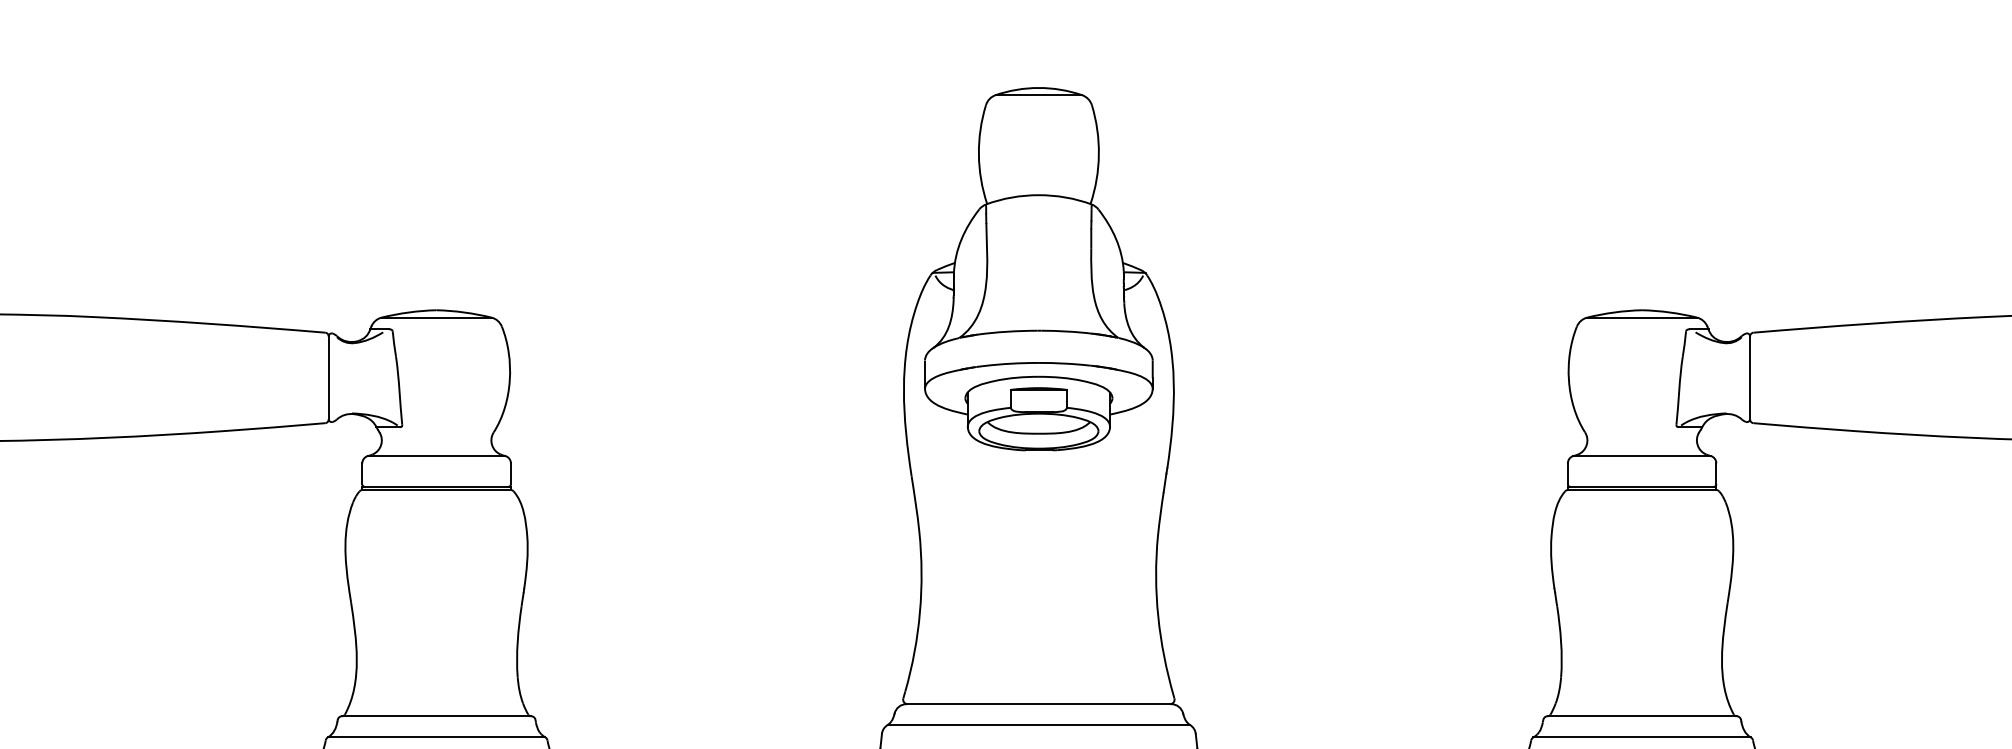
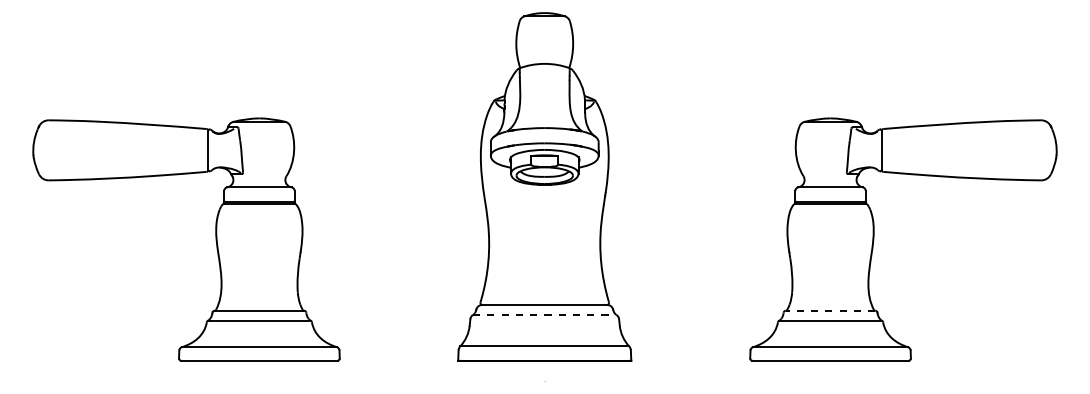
line: (1641, 715) -> (830, 310), solid -> dashed
line: (1038, 724) -> (544, 314), solid -> dashed

